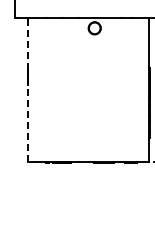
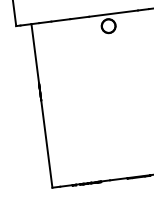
line: (28, 43) -> (35, 53), dashed -> solid
line: (28, 123) -> (47, 143), dashed -> solid

